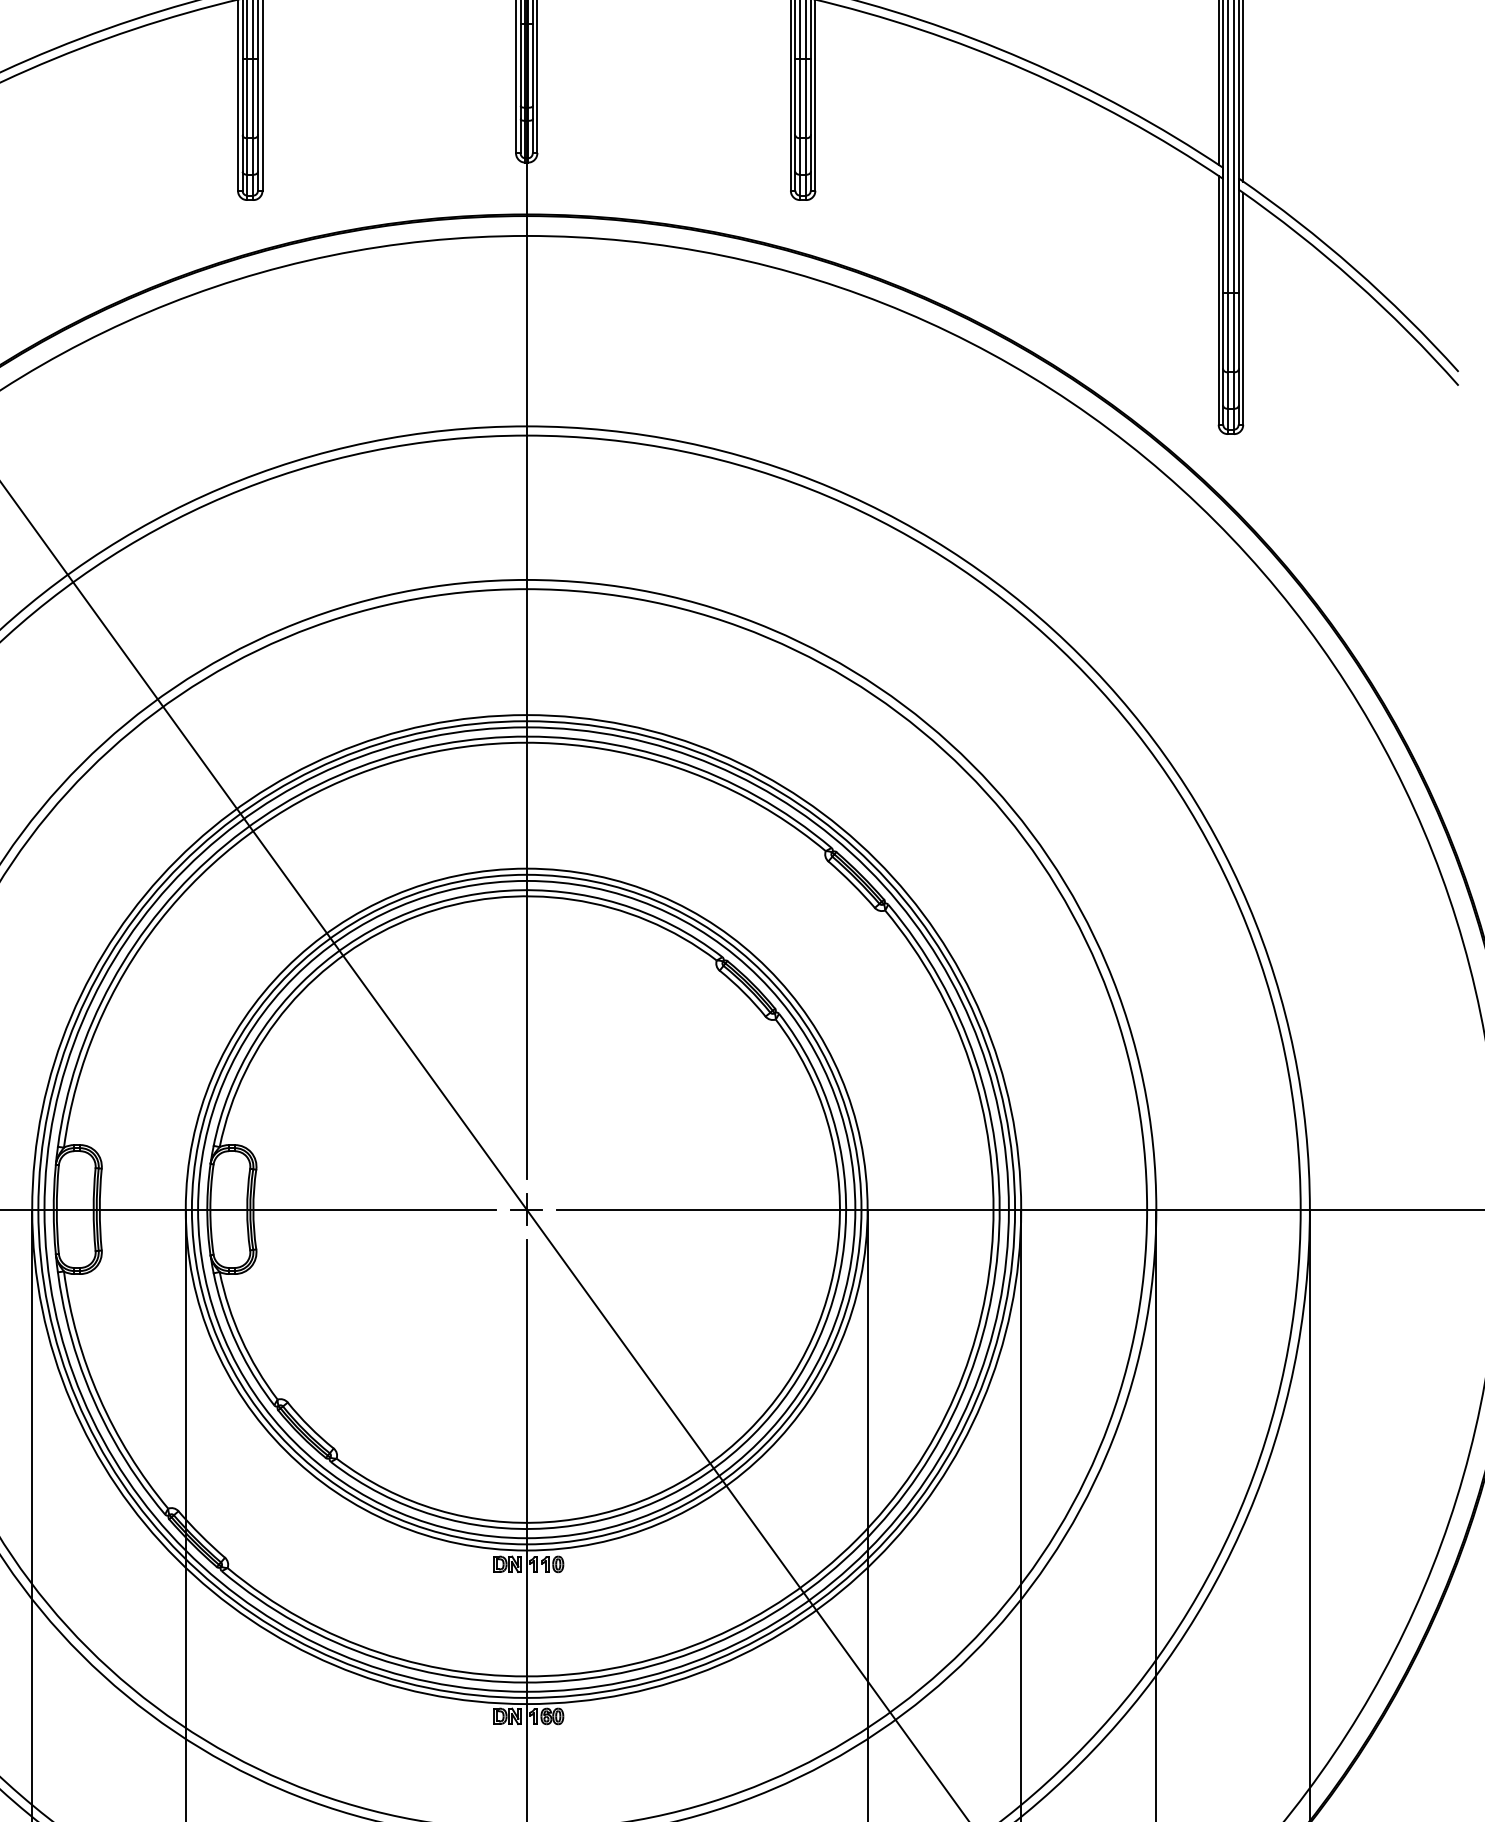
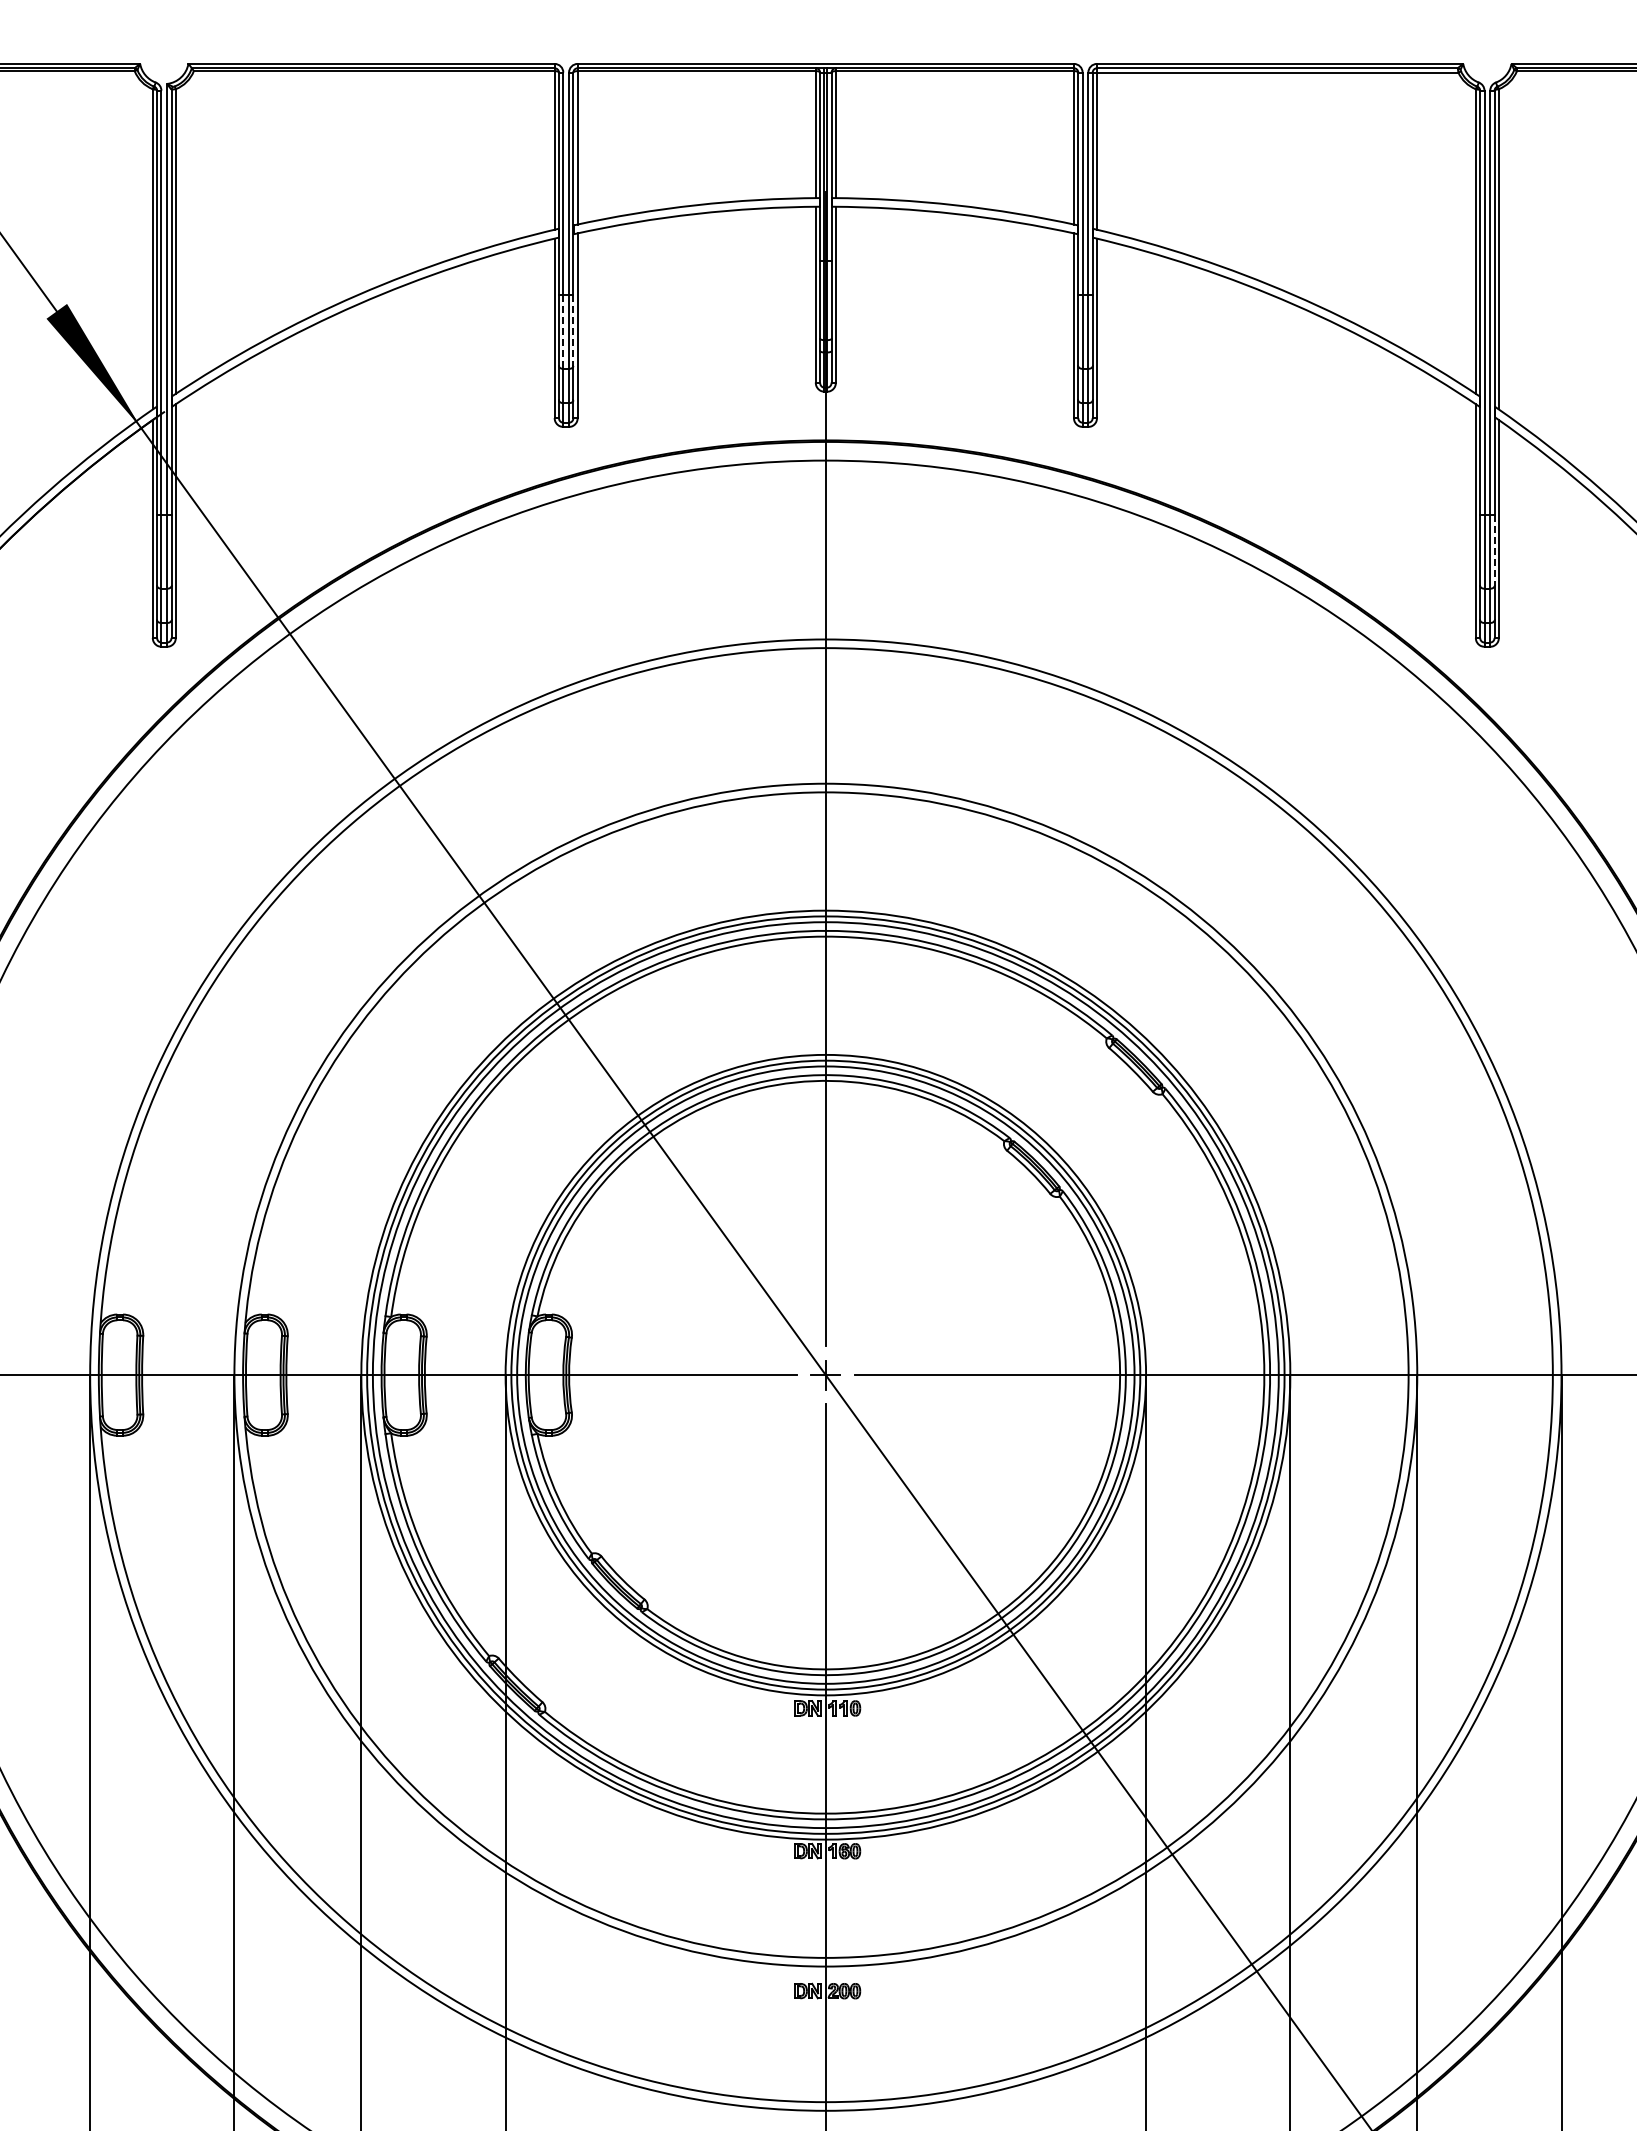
line: (258, 97) -> (573, 330), solid -> dashed
line: (247, 99) -> (563, 332), solid -> dashed
line: (1238, 331) -> (1494, 550), solid -> dashed

